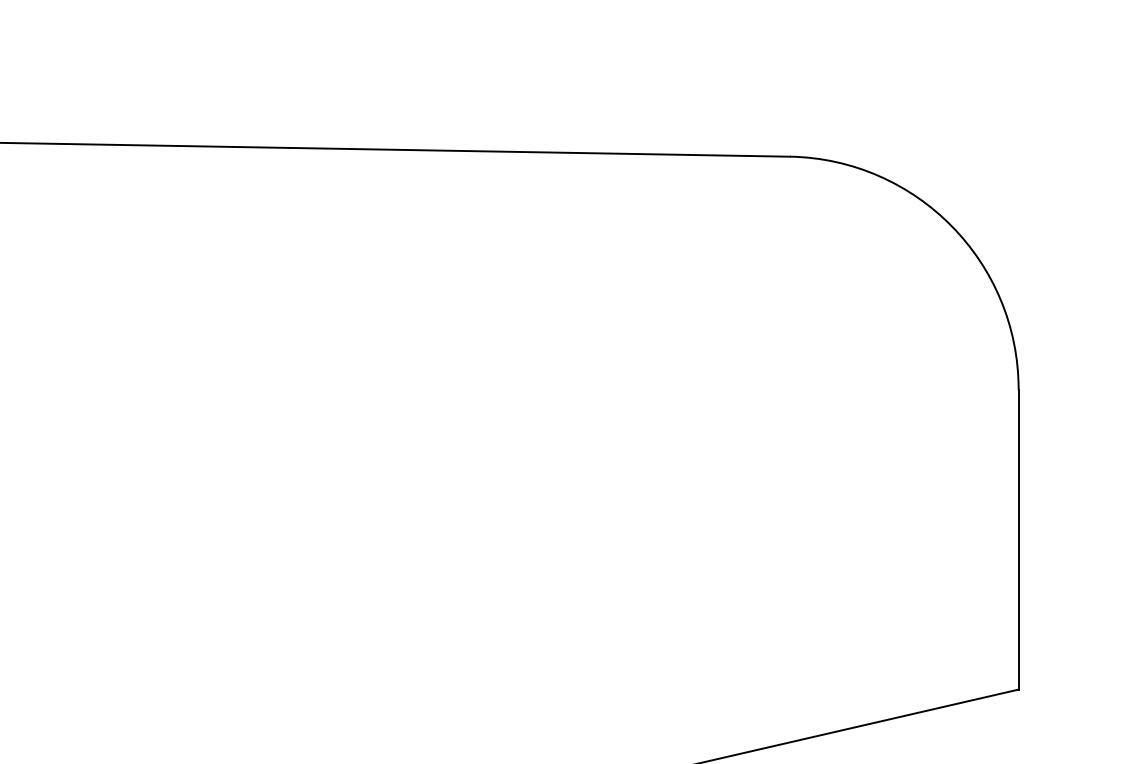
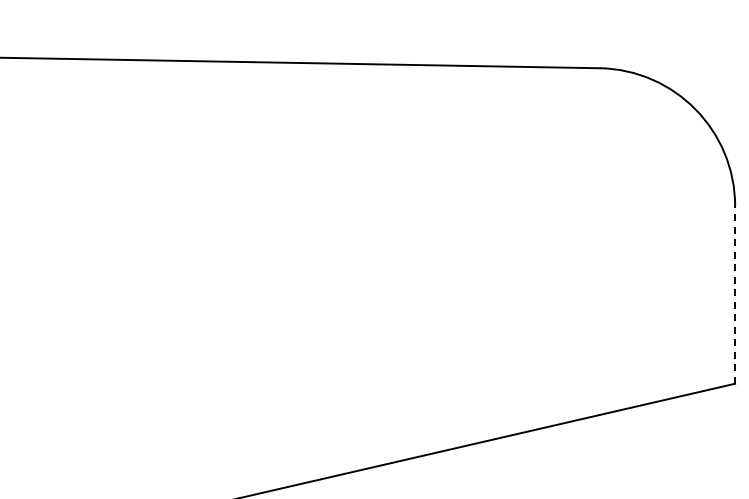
line: (1019, 538) -> (735, 294), solid -> dashed

